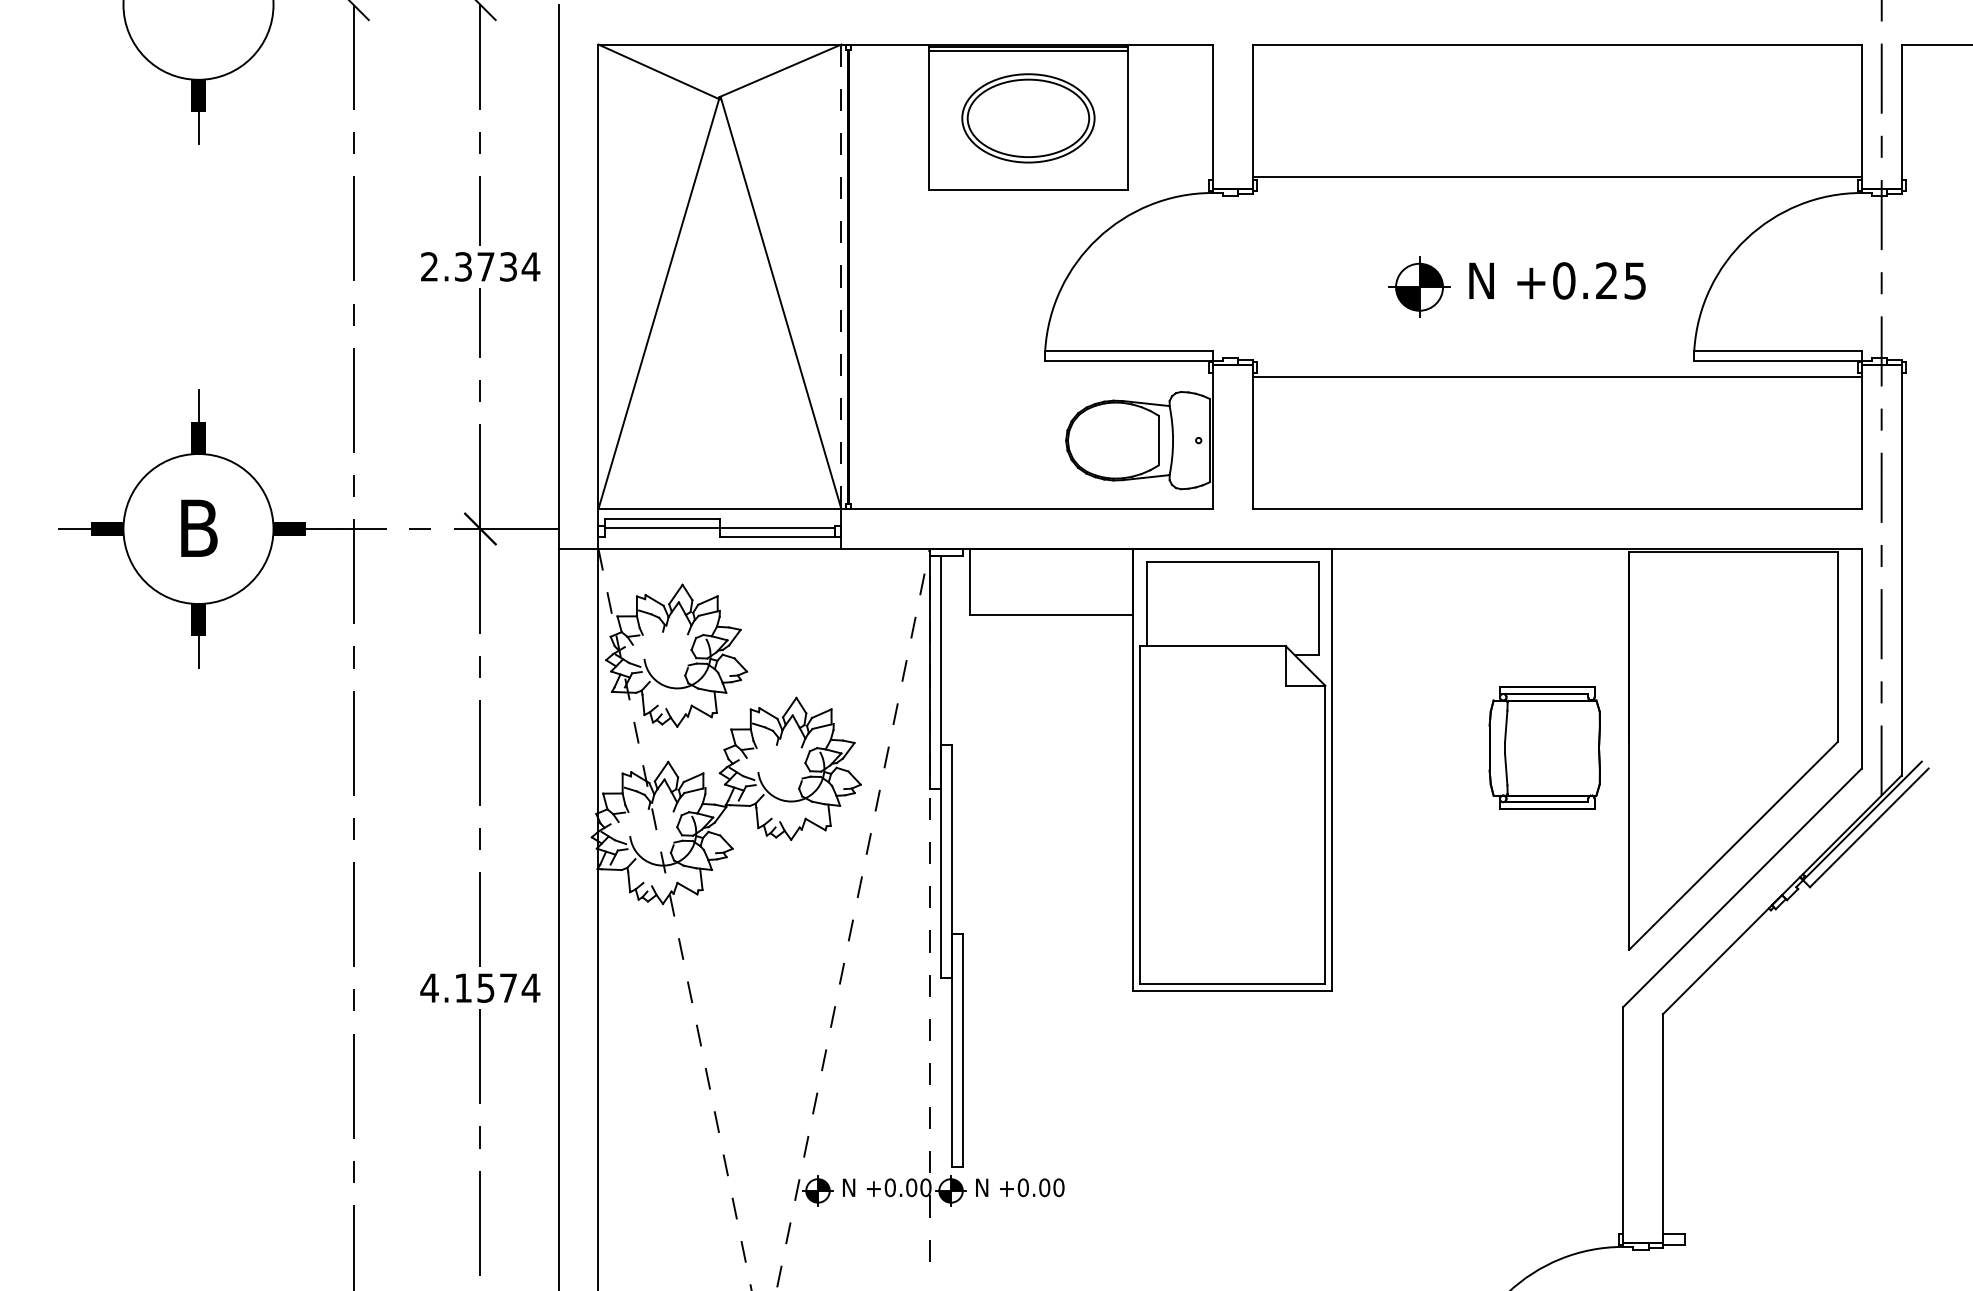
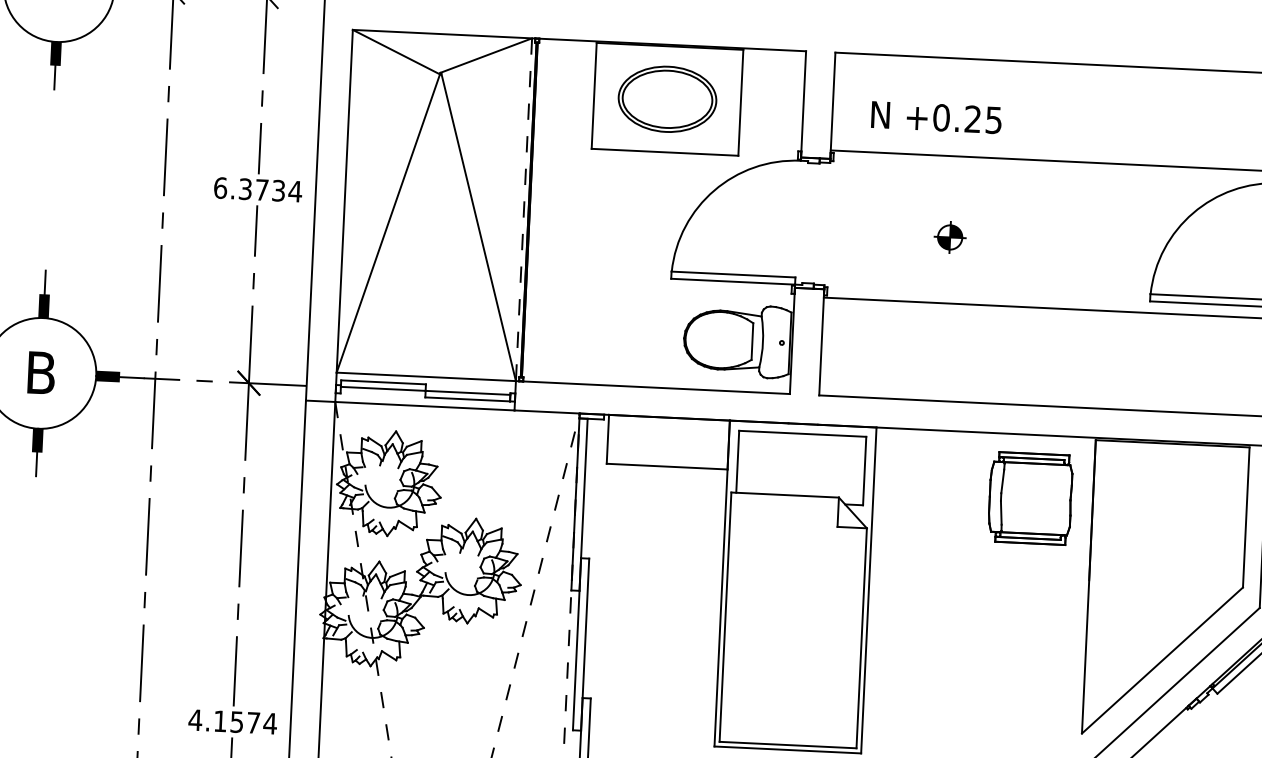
line: (1028, 51) -> (669, 49), removed
text: (429, 266) -> (220, 187), 2.3734 -> 6.3734
text: (1557, 280) -> (936, 117), moved
part: (1419, 286) -> (950, 236), size x0.7
part: (1544, 747) -> (1030, 498), moved

